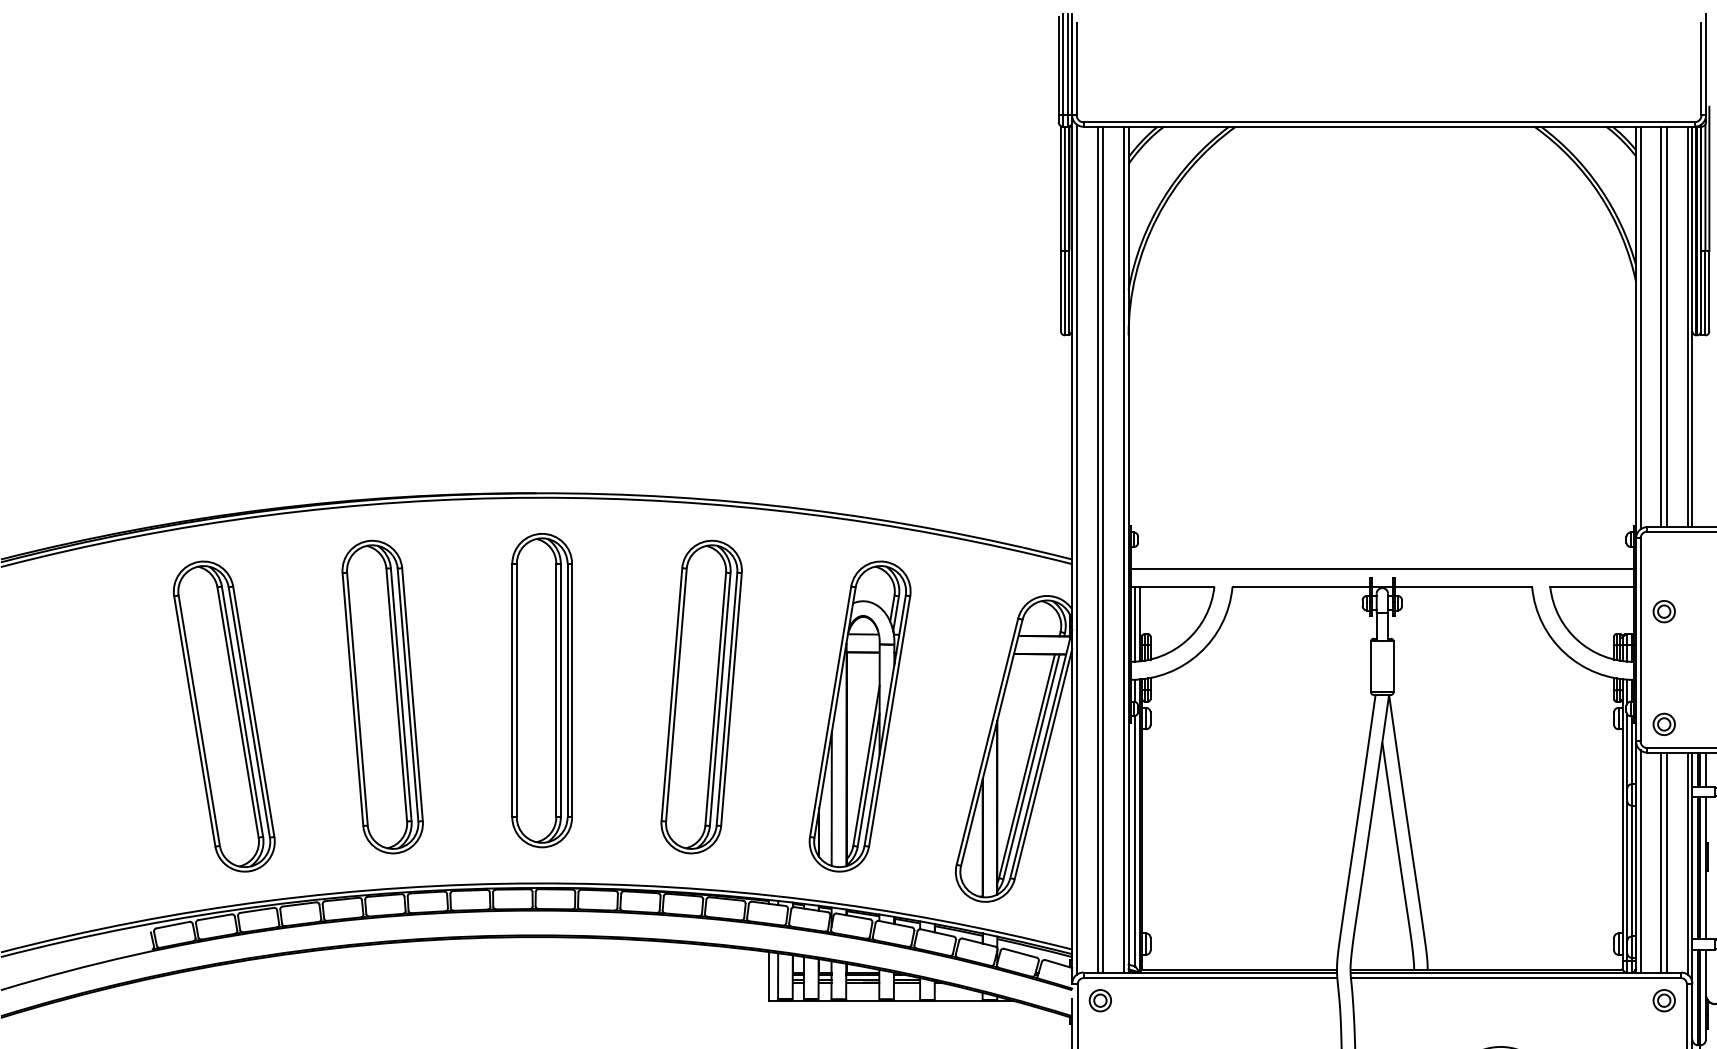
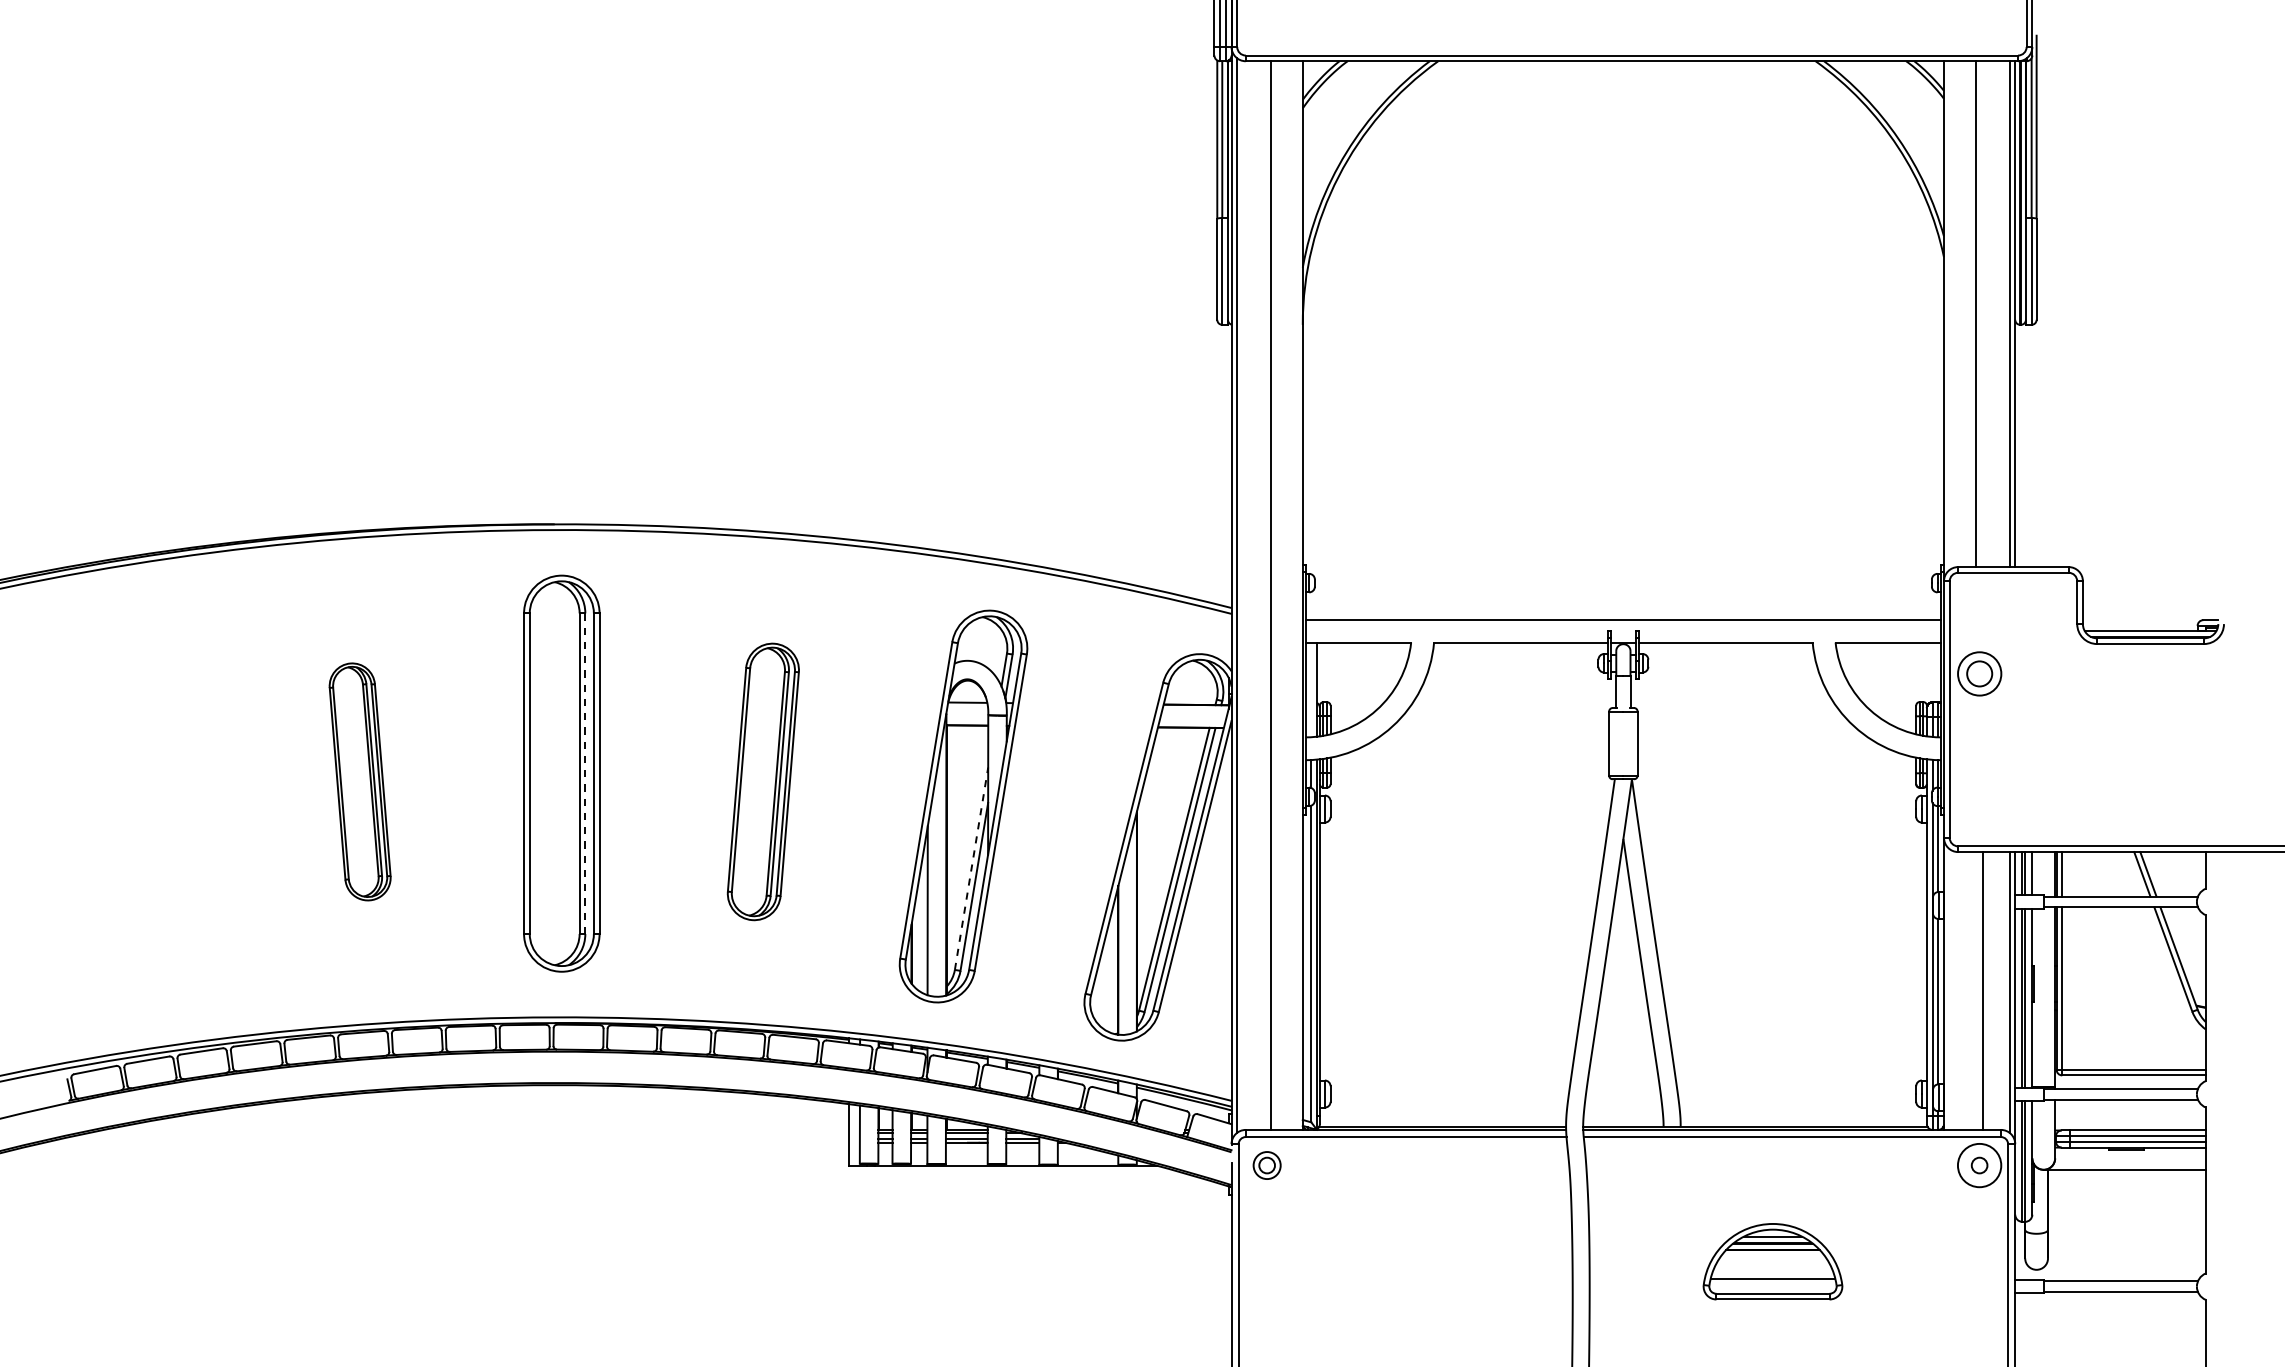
line: (1640, 327) -> (1949, 315), removed
line: (1667, 327) -> (1983, 314), removed
line: (1097, 549) -> (1263, 595), removed
line: (1124, 549) -> (1297, 595), removed
part: (1664, 611) -> (1979, 673), size x1.6
line: (1135, 623) -> (1311, 689), removed
line: (560, 691) -> (585, 774), solid -> dashed
part: (382, 696) -> (359, 781), size x0.6
part: (701, 696) -> (763, 781), size x0.7
part: (223, 716) -> (159, 806), removed
part: (1664, 724) -> (1979, 816), removed
line: (866, 765) -> (971, 868), solid -> dashed
line: (1640, 861) -> (1949, 989), removed
line: (1661, 862) -> (1976, 990), removed
circle: (1664, 1000) -> (1979, 1165), size x1.6

